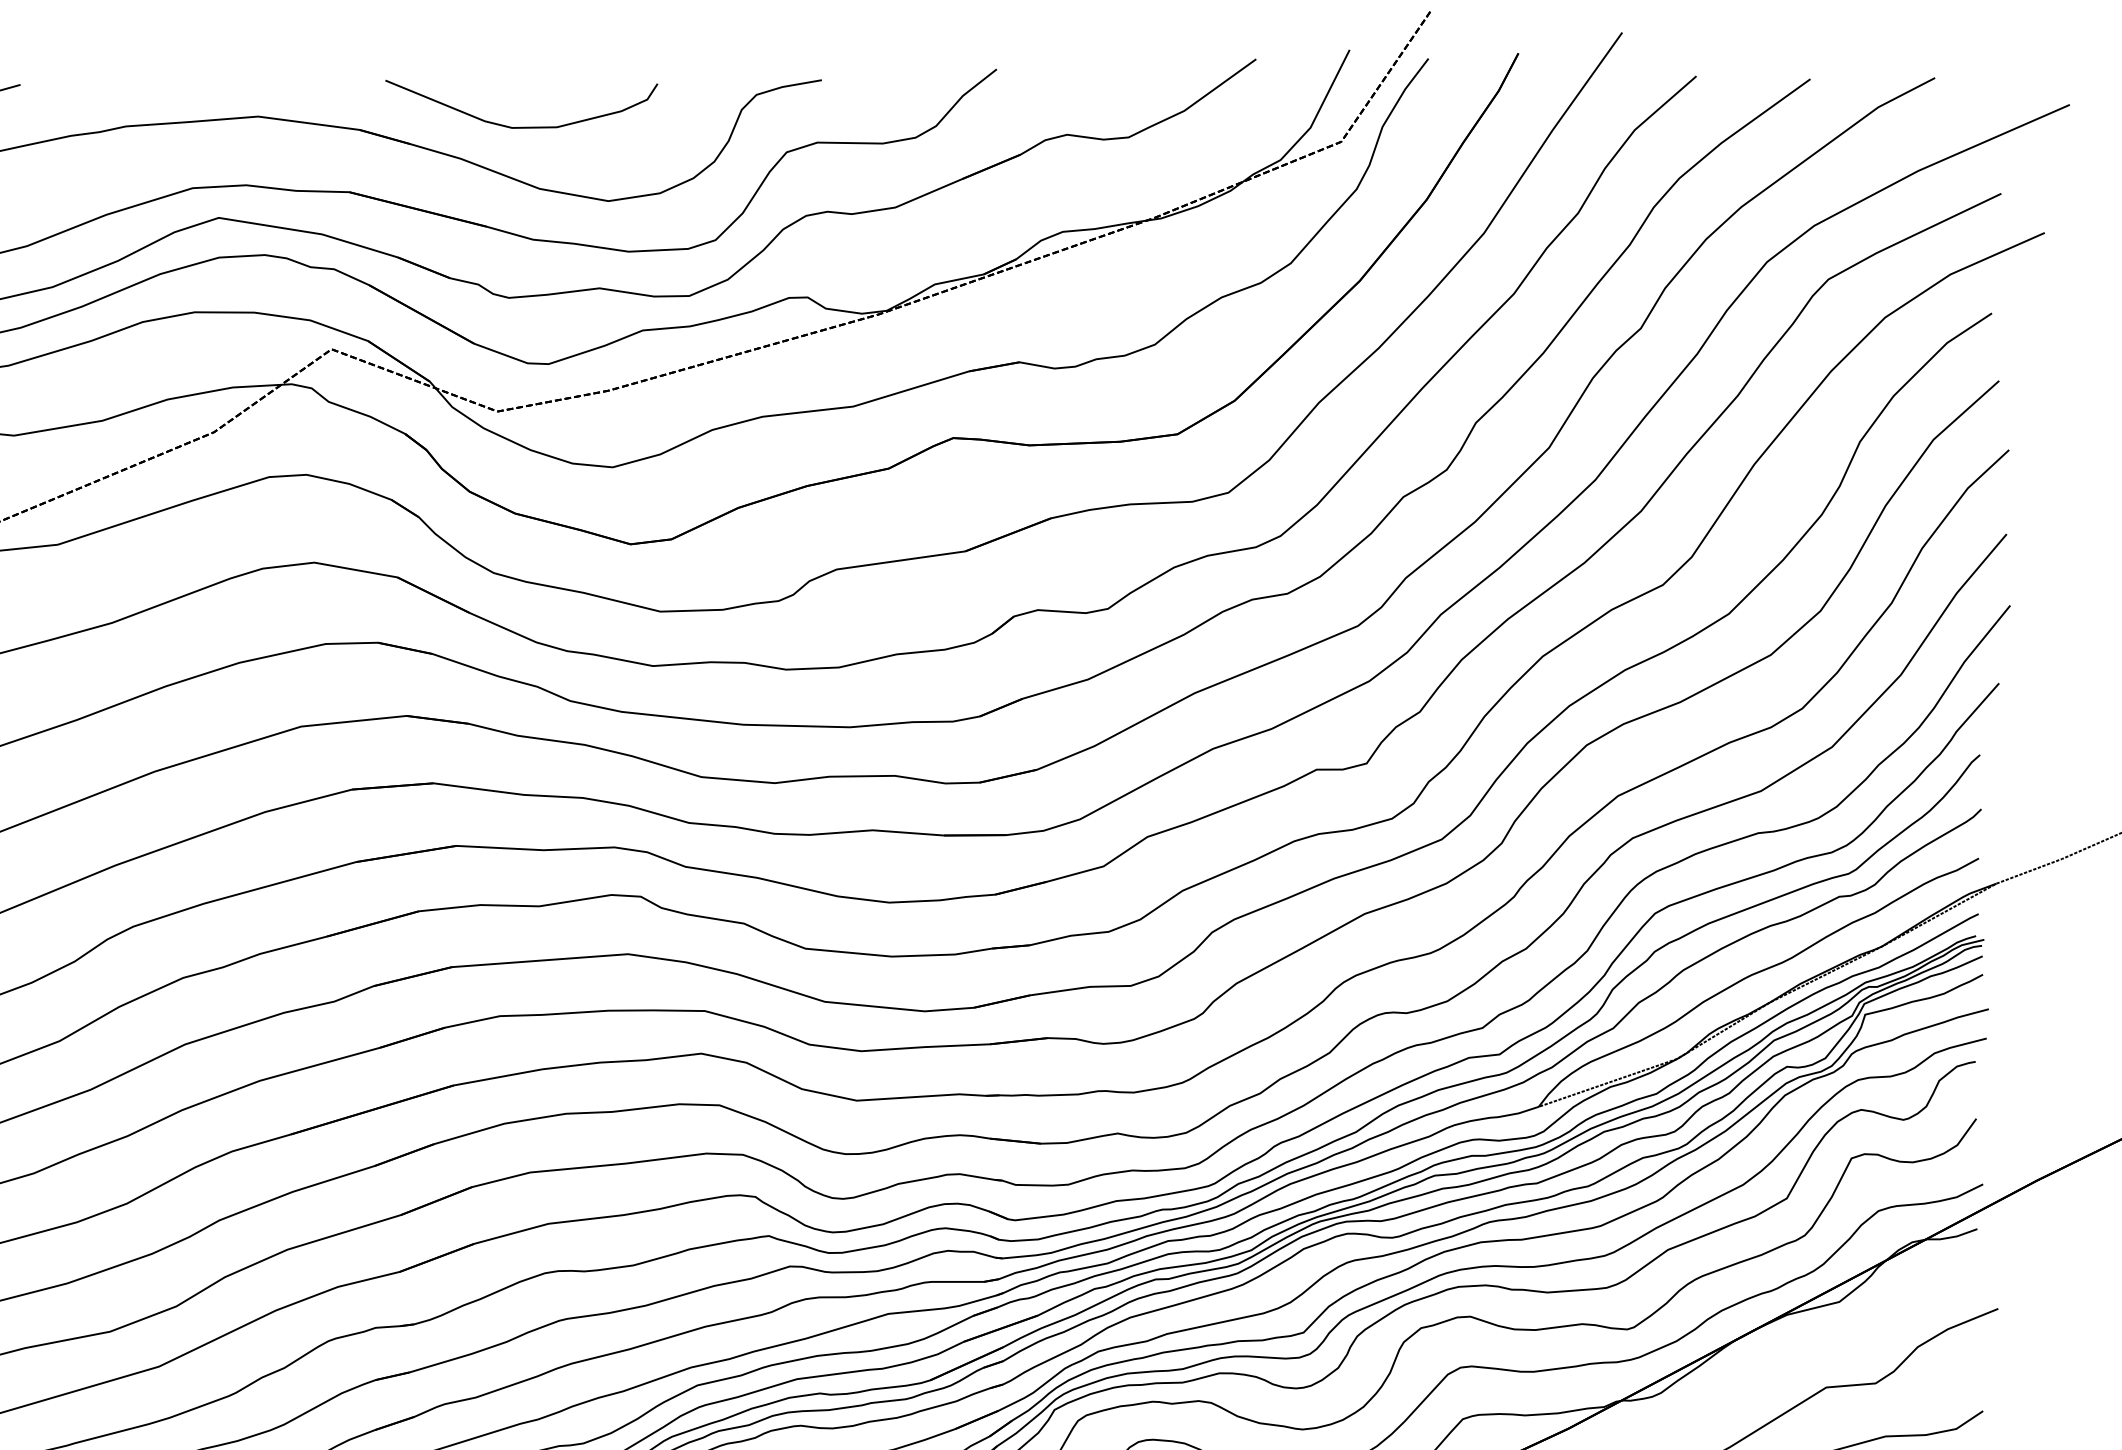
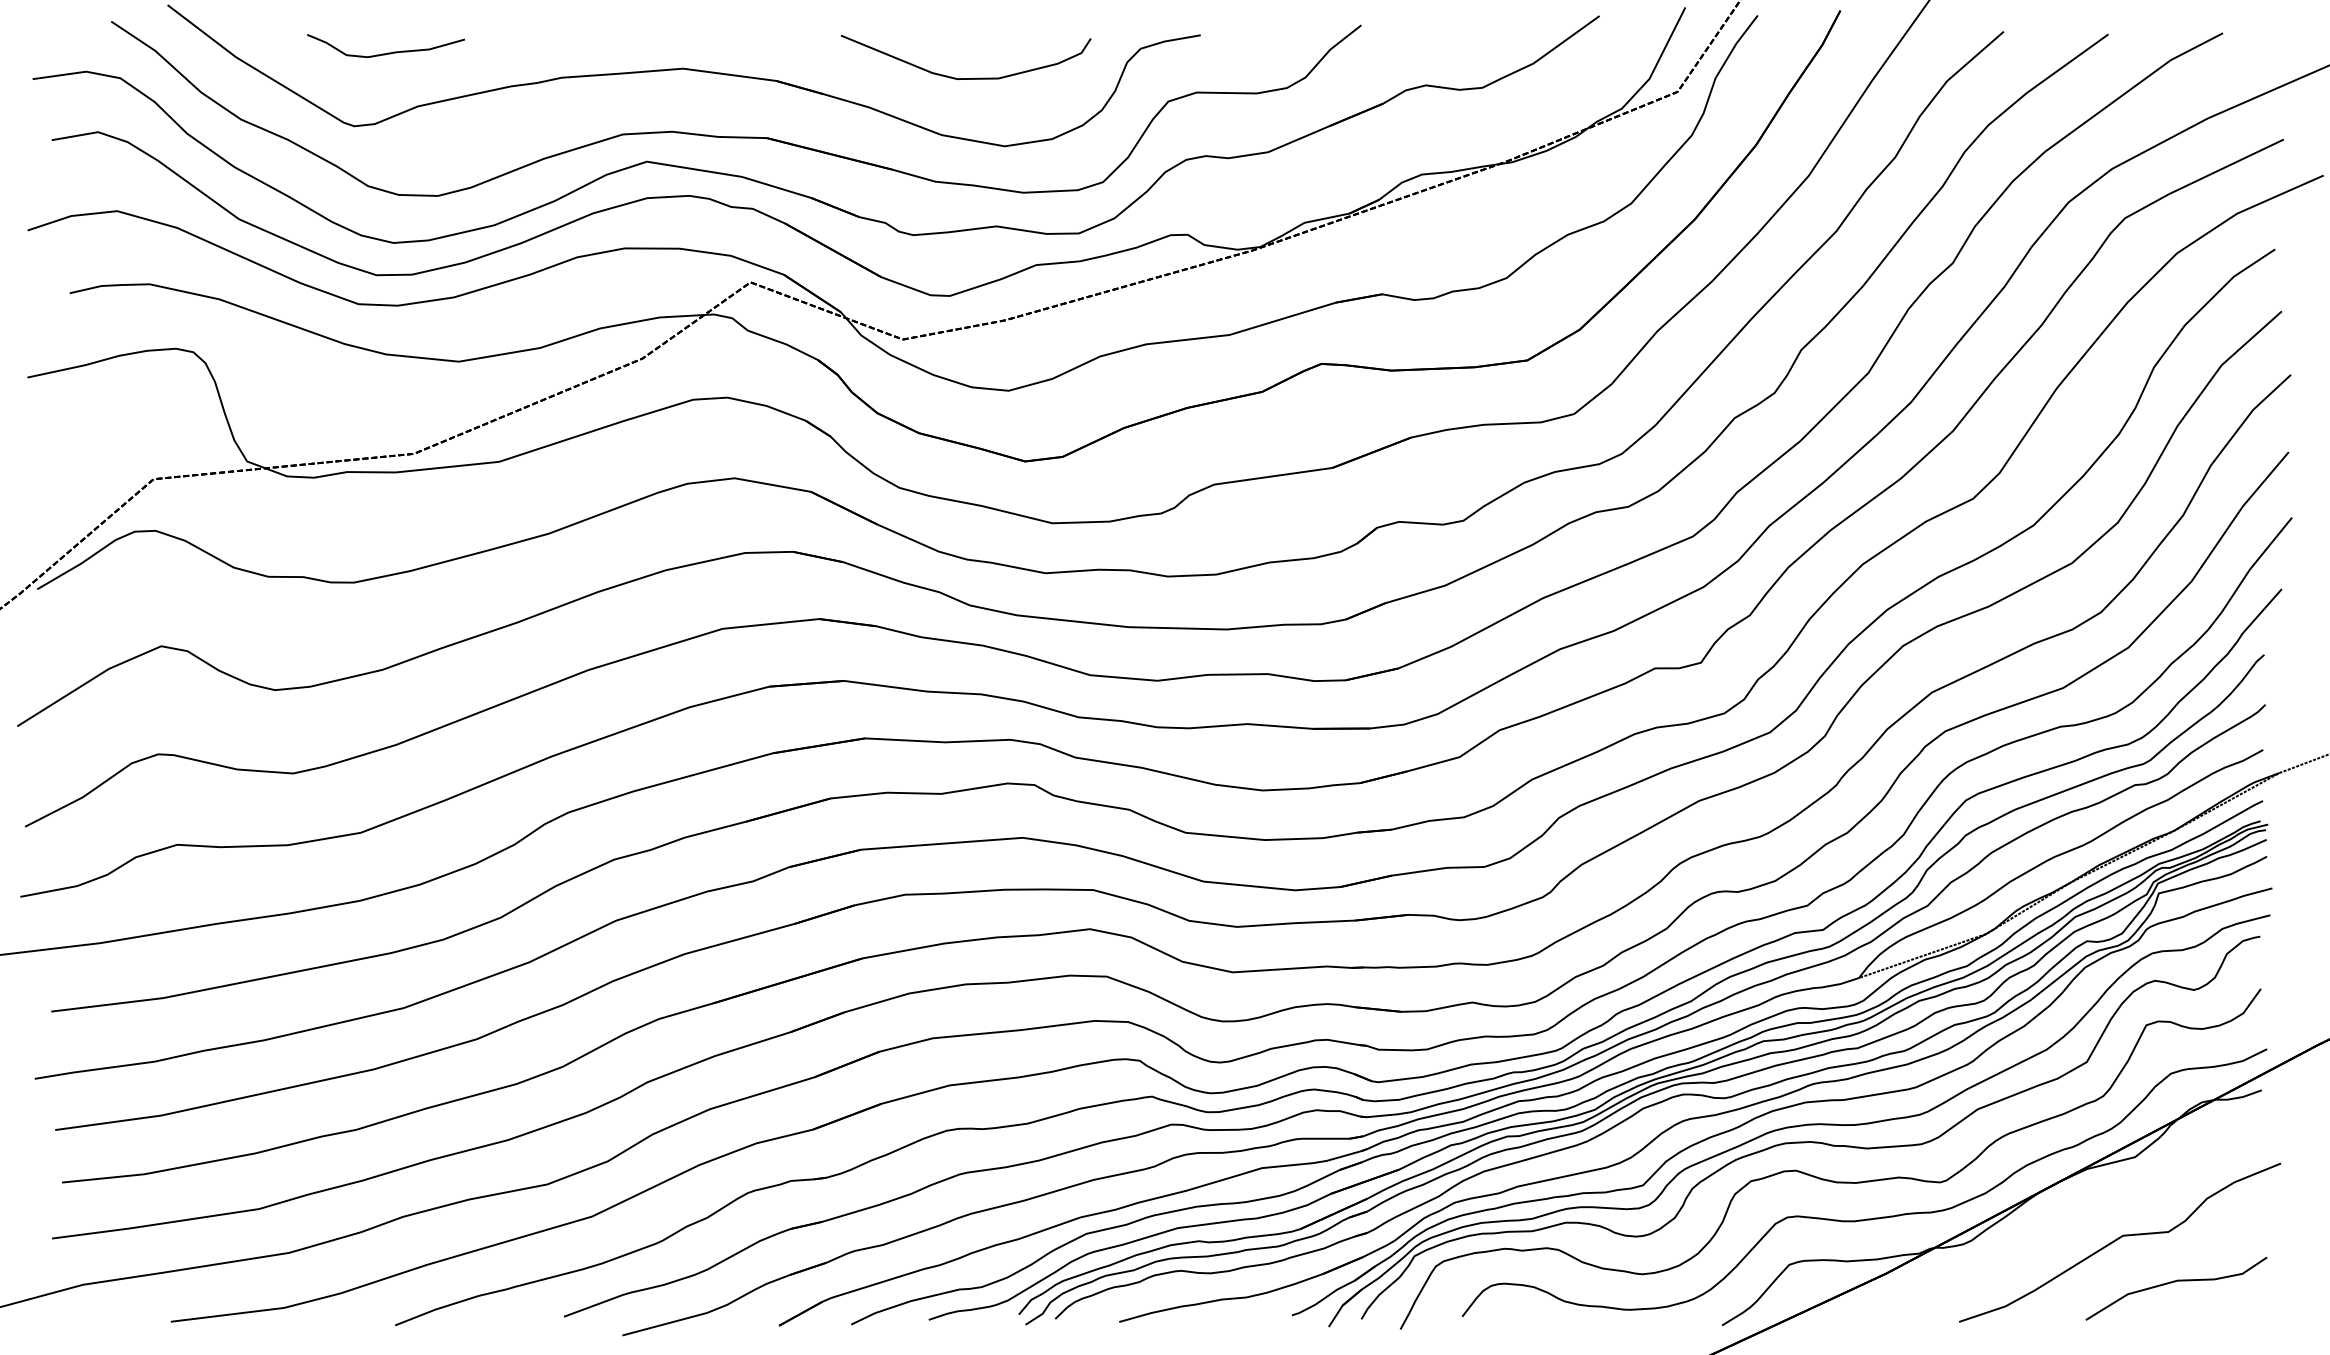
part: (521, 127) -> (965, 78), moved

